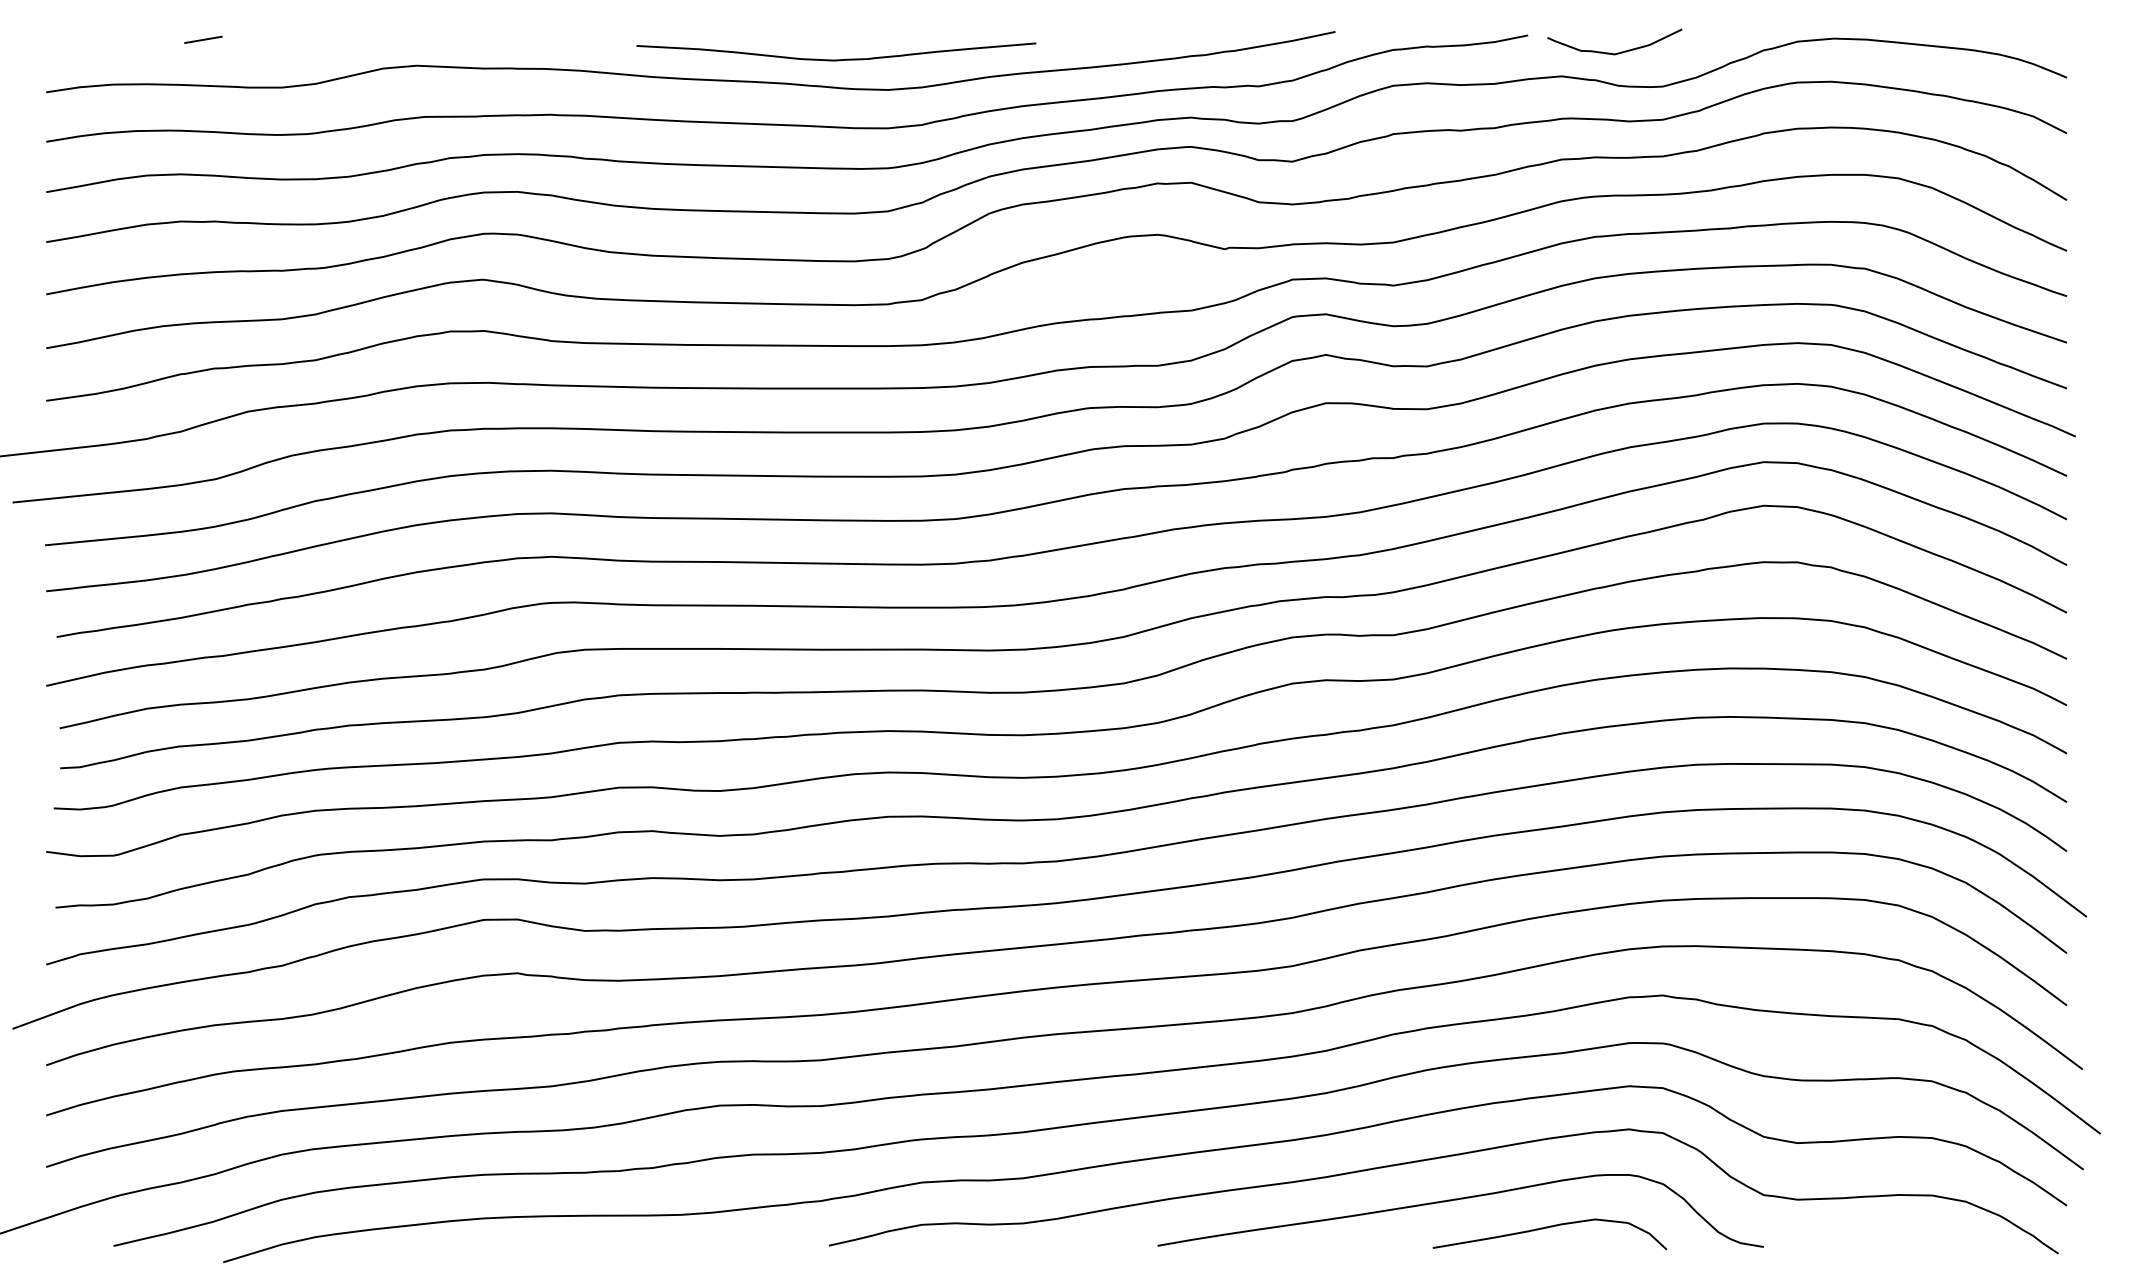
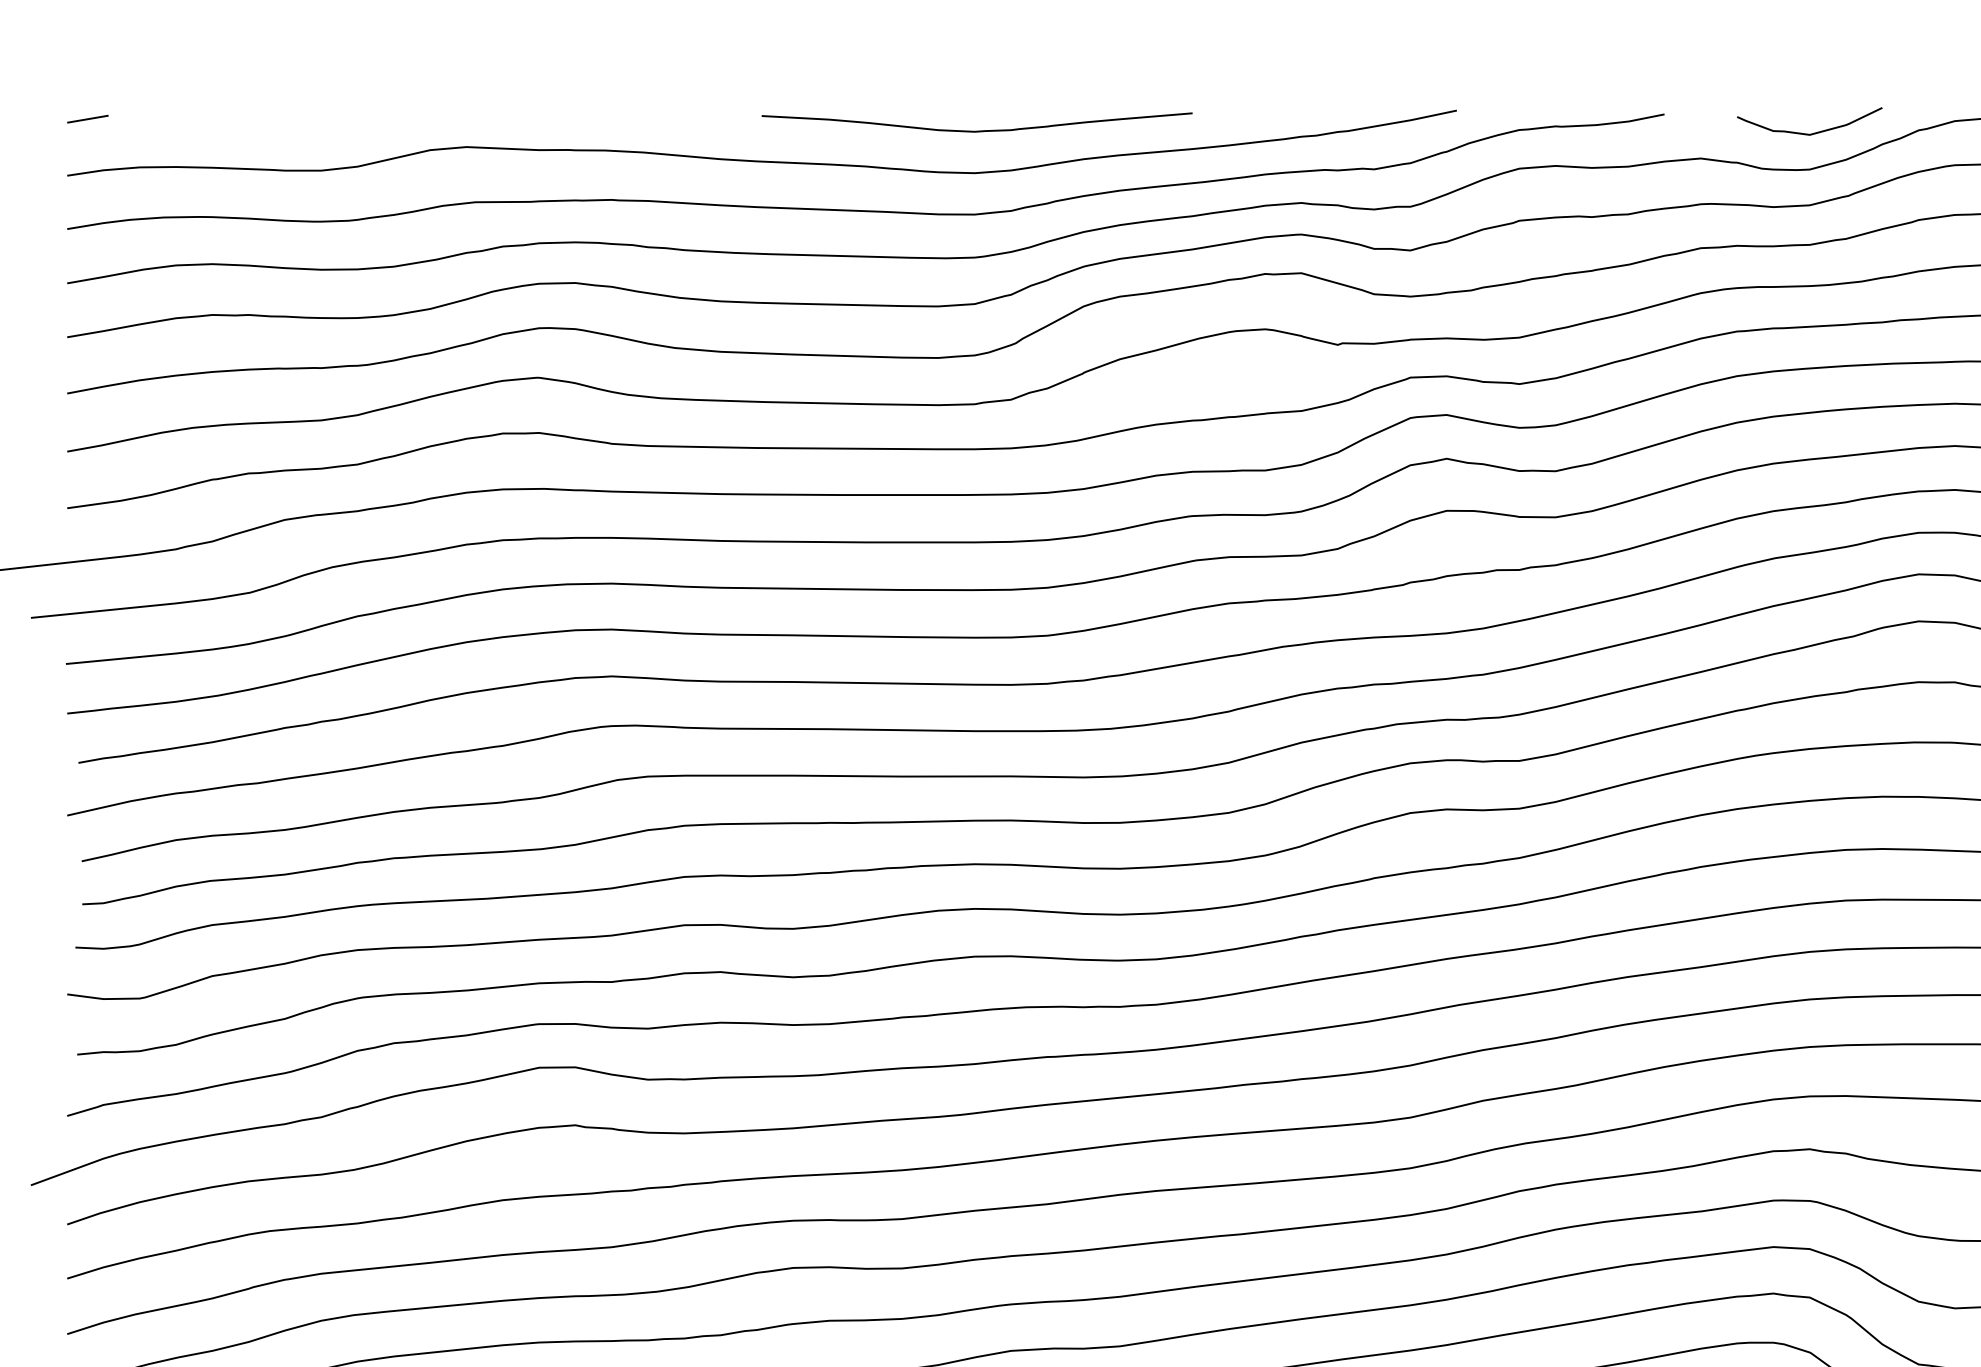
line: (203, 39) -> (87, 118), moved
curve: (1617, 52) -> (1812, 132), moved
curve: (836, 59) -> (977, 130), moved

